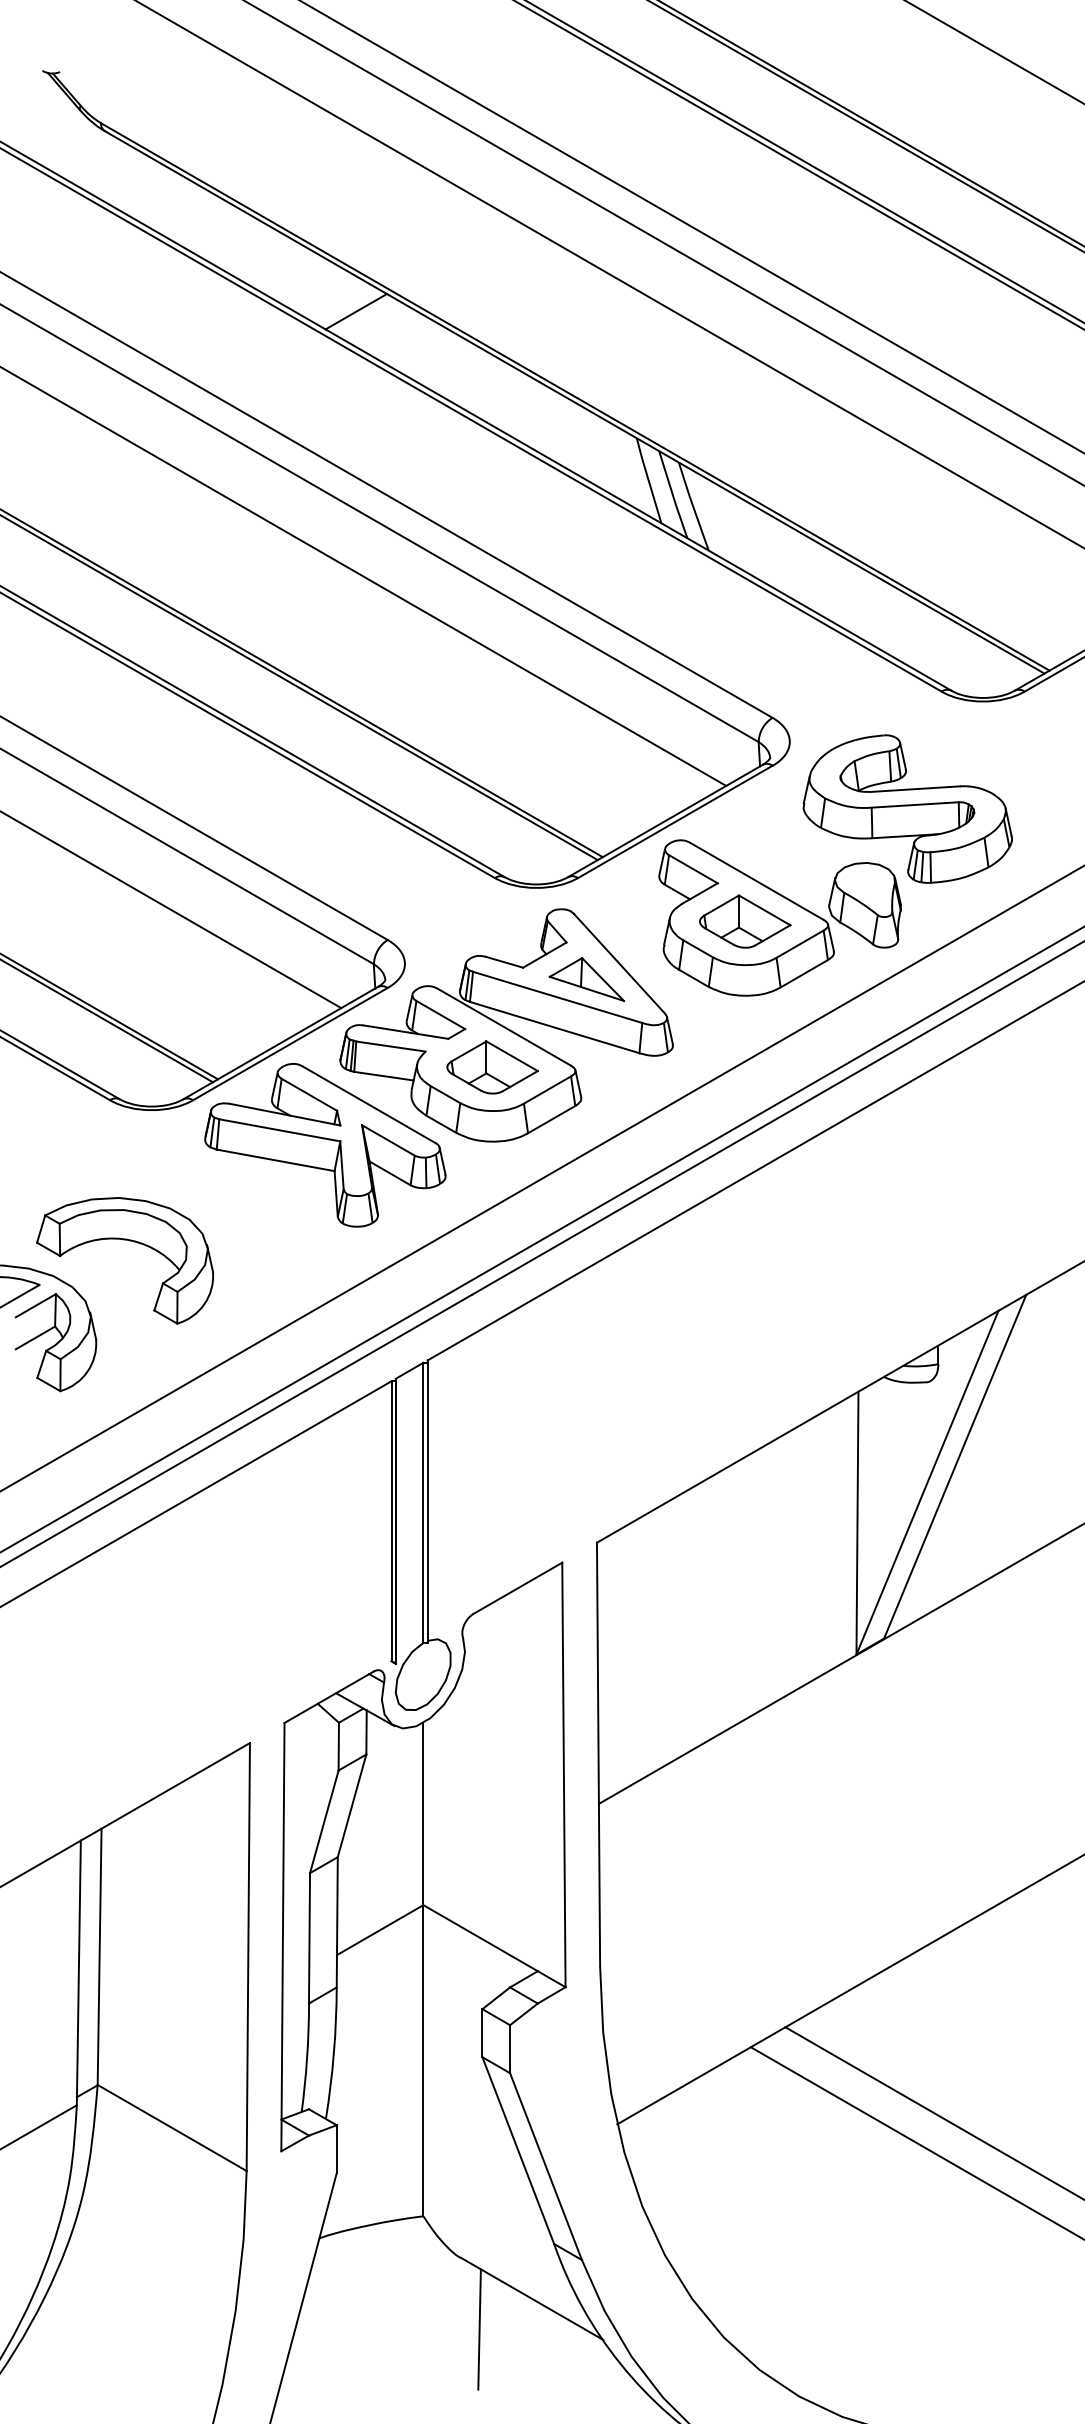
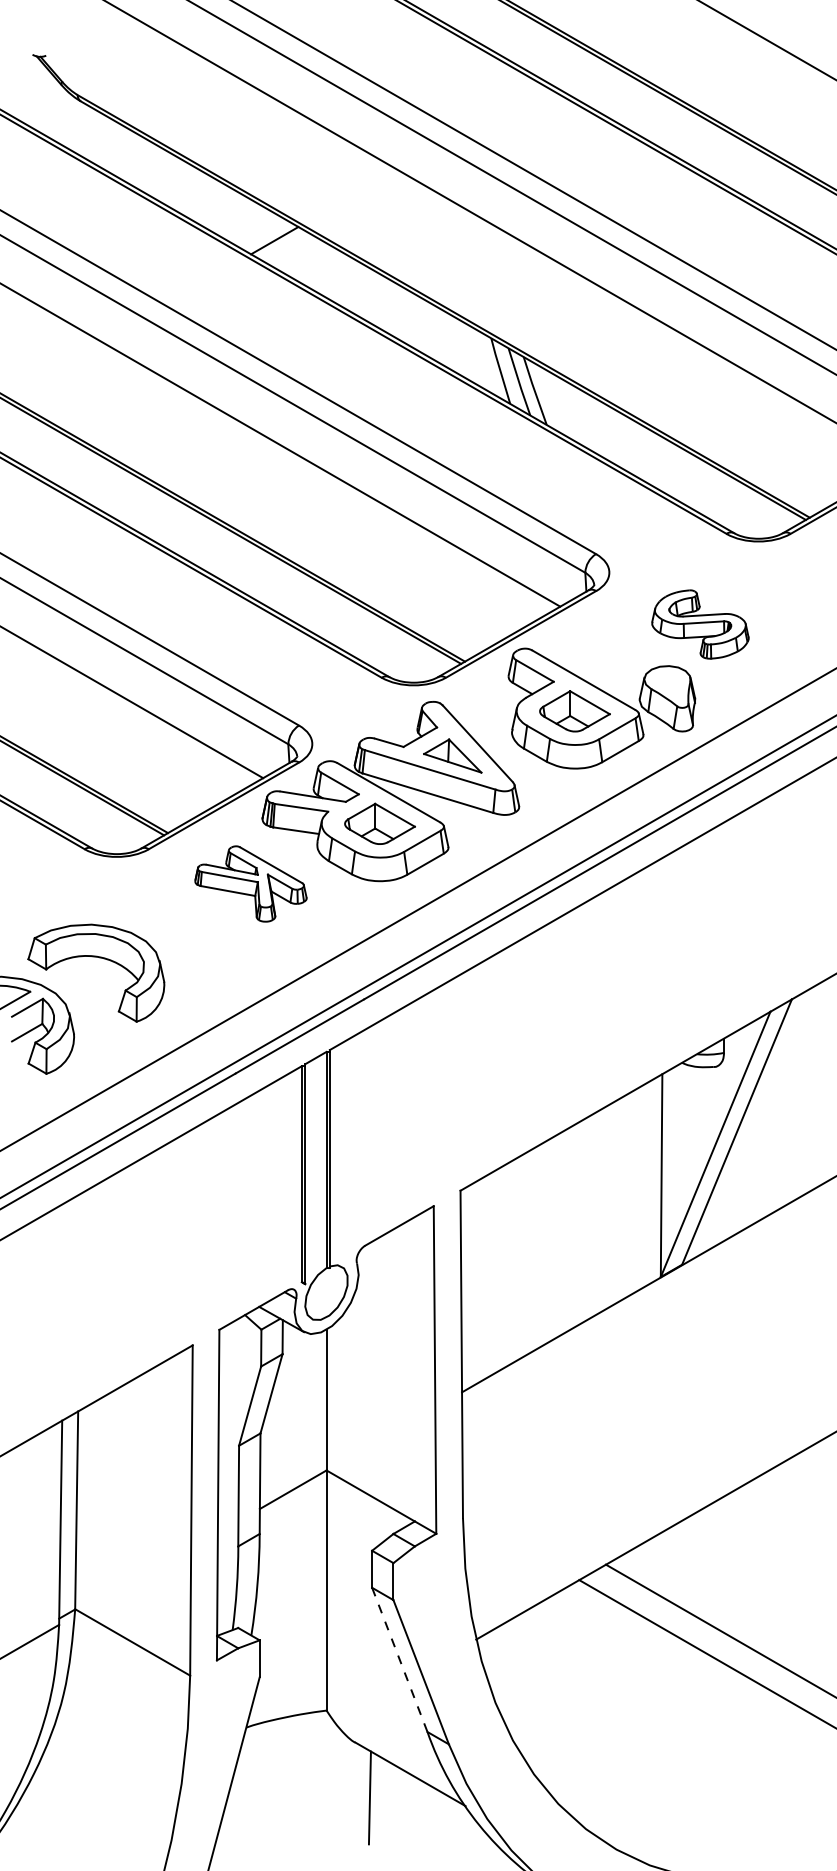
part: (907, 809) -> (700, 624), size x0.6
part: (324, 1144) -> (250, 883), size x0.6
line: (519, 2151) -> (400, 1660), solid -> dashed

